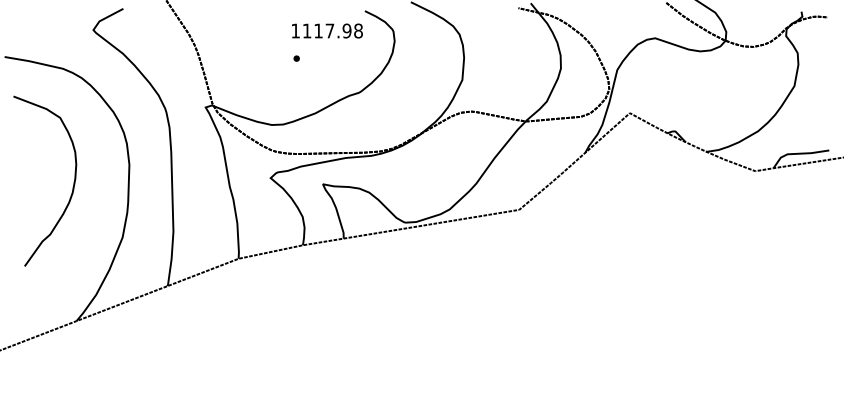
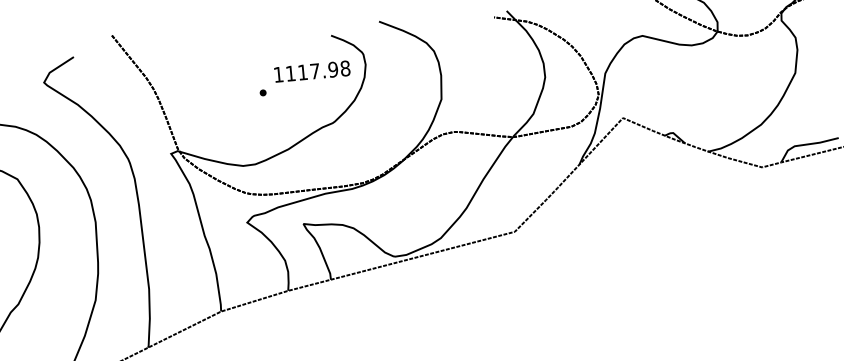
text: (327, 30) -> (312, 71), moved

